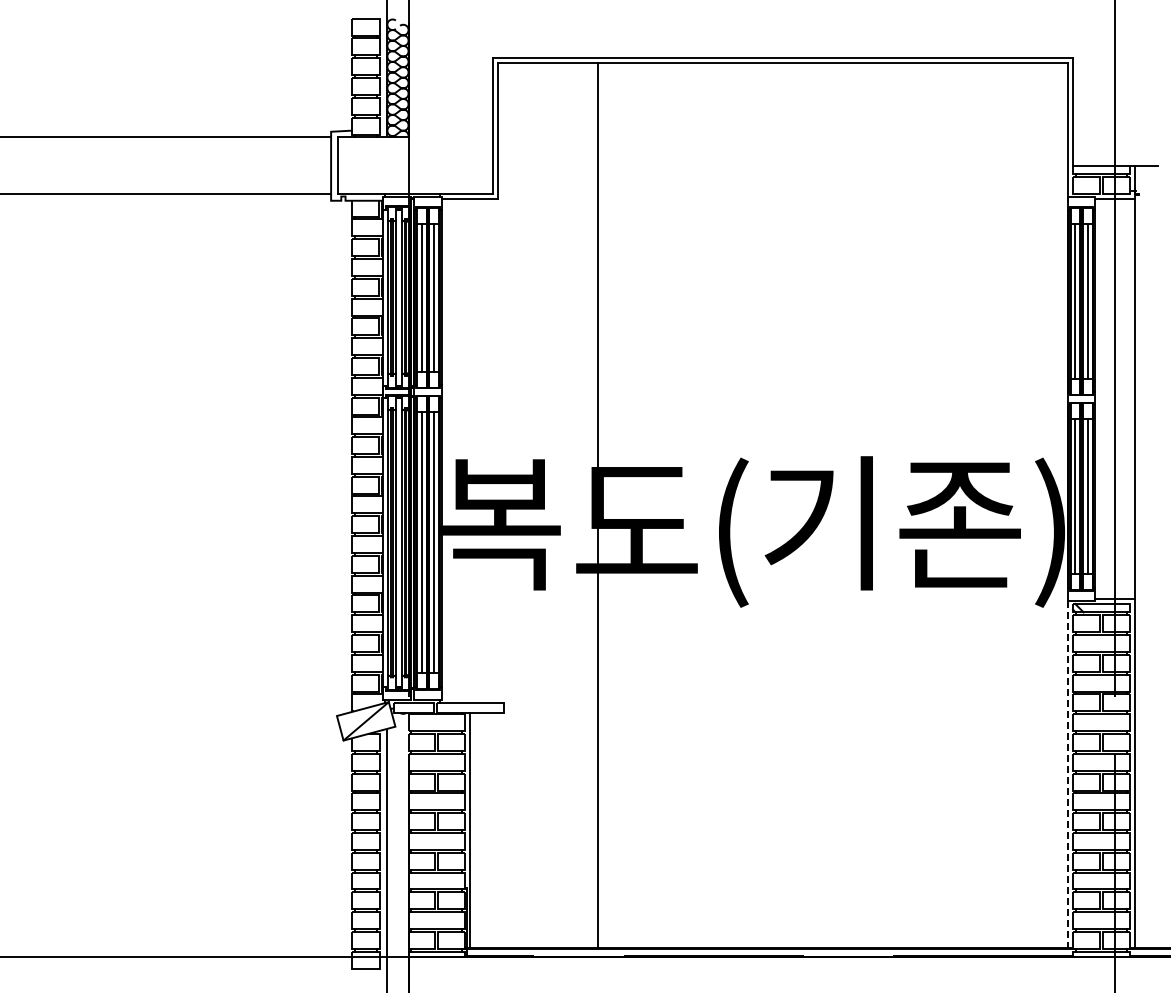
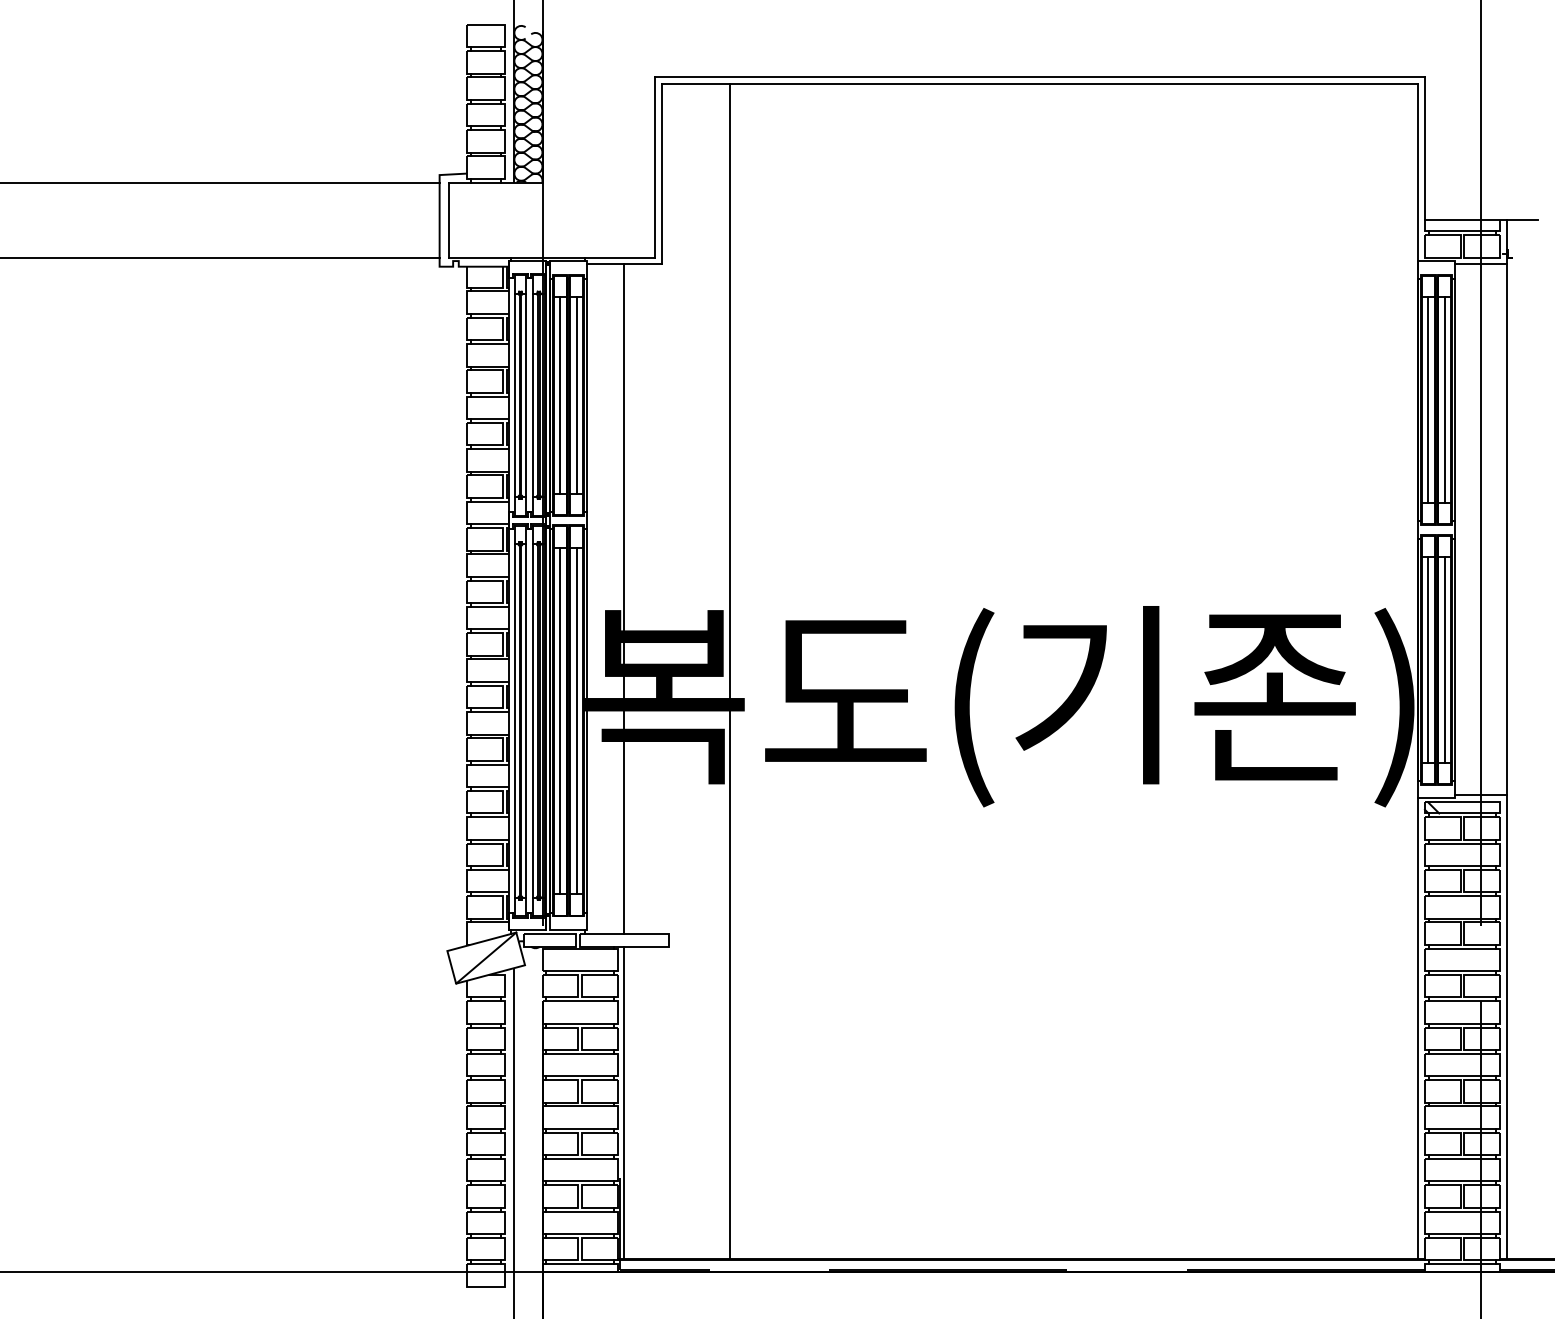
line: (470, 450) -> (624, 598), added
line: (597, 505) -> (729, 671), moved
line: (1067, 775) -> (1417, 1030), dashed -> solid

